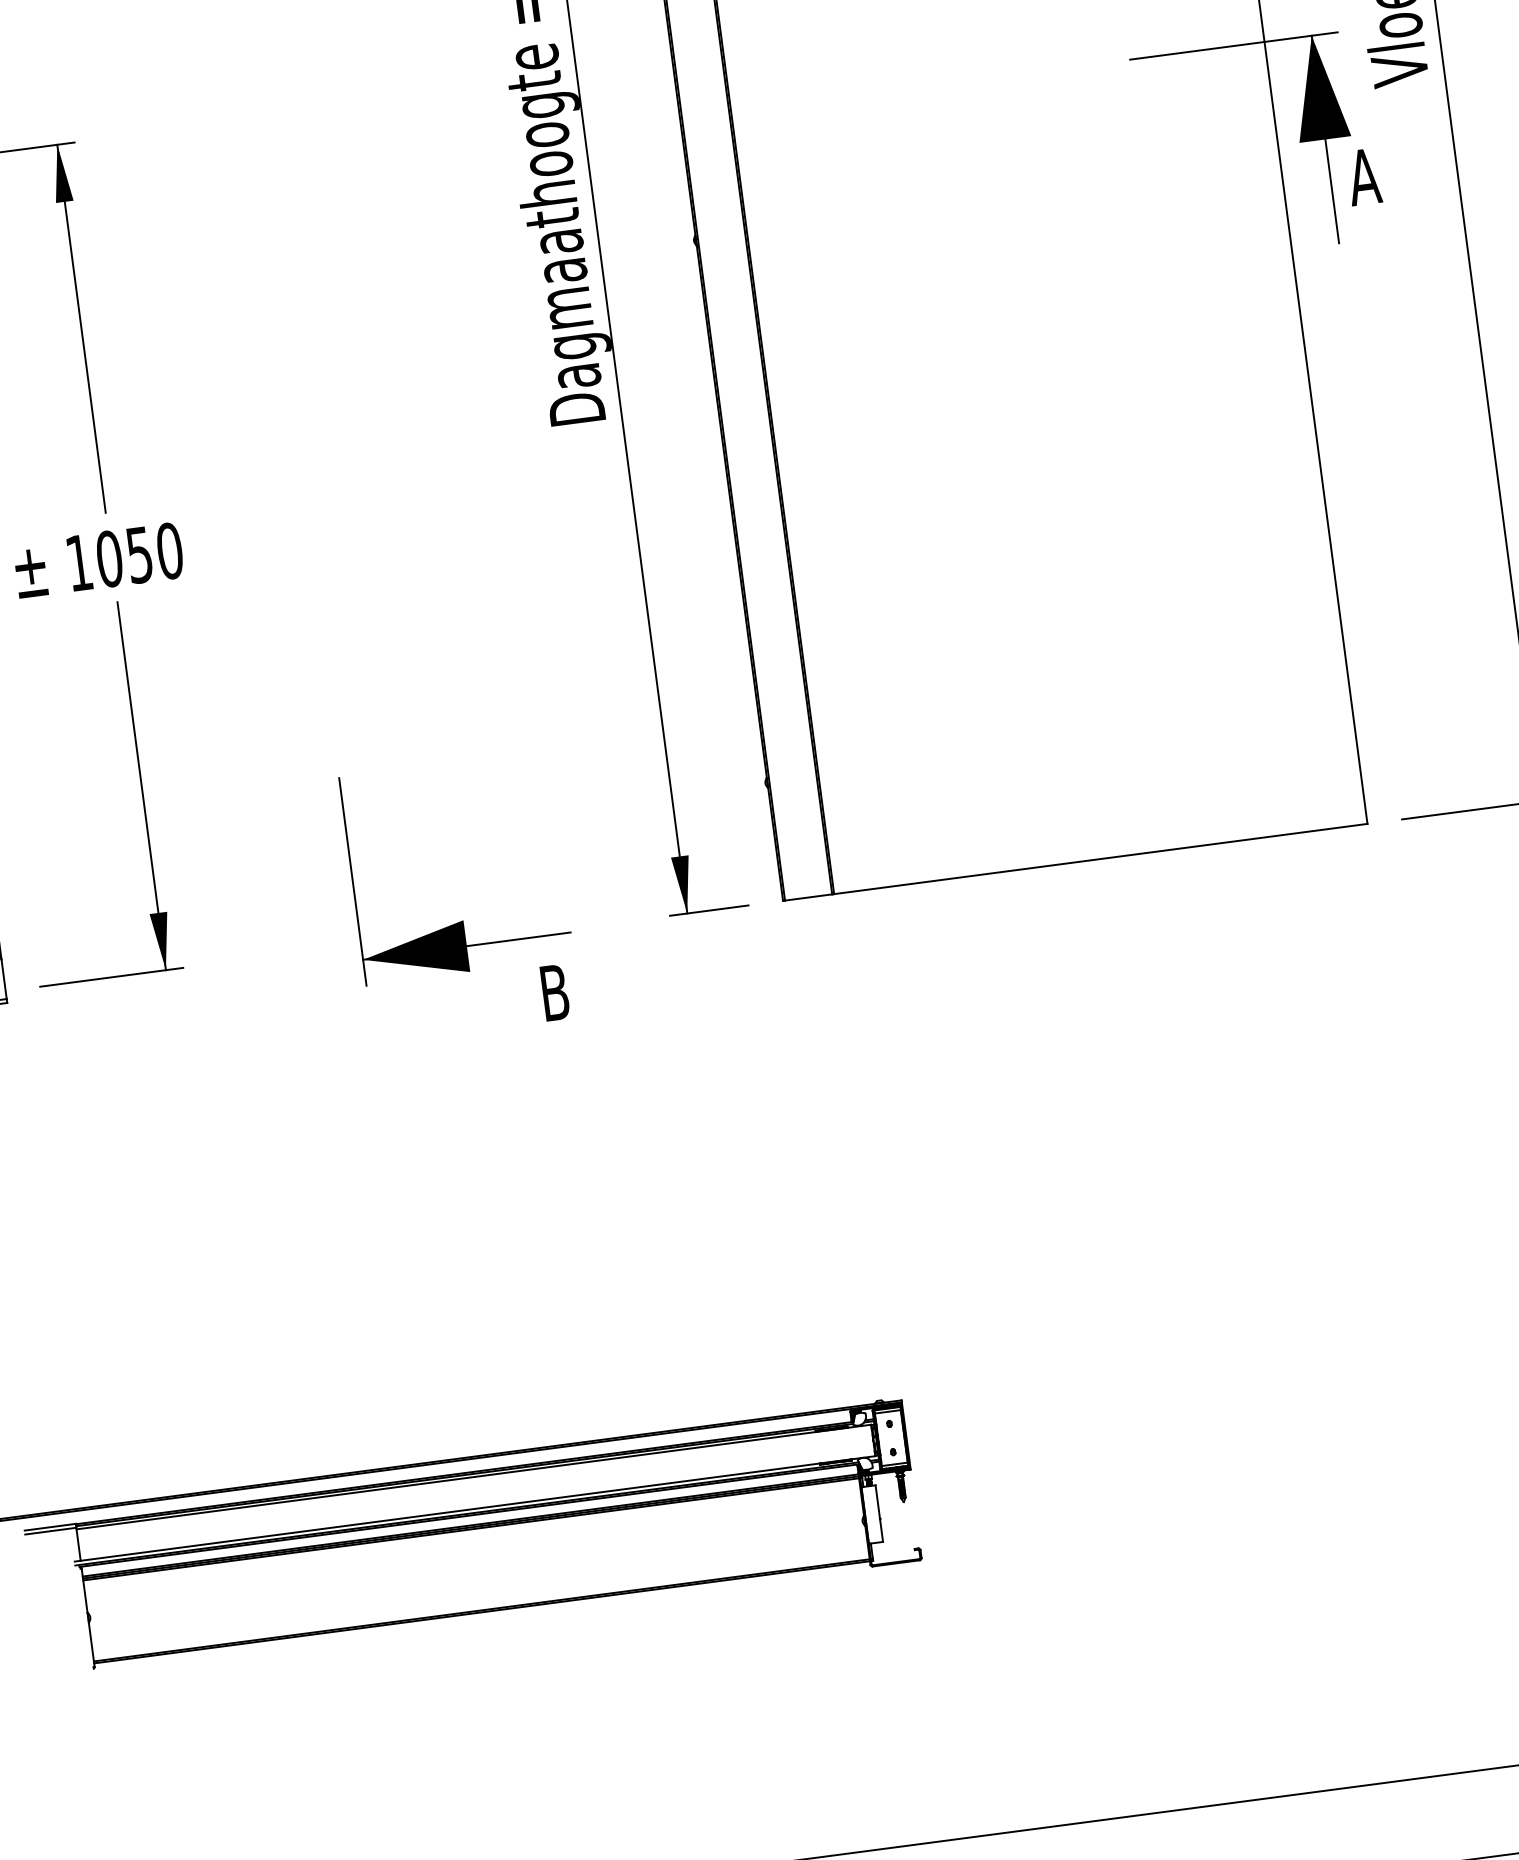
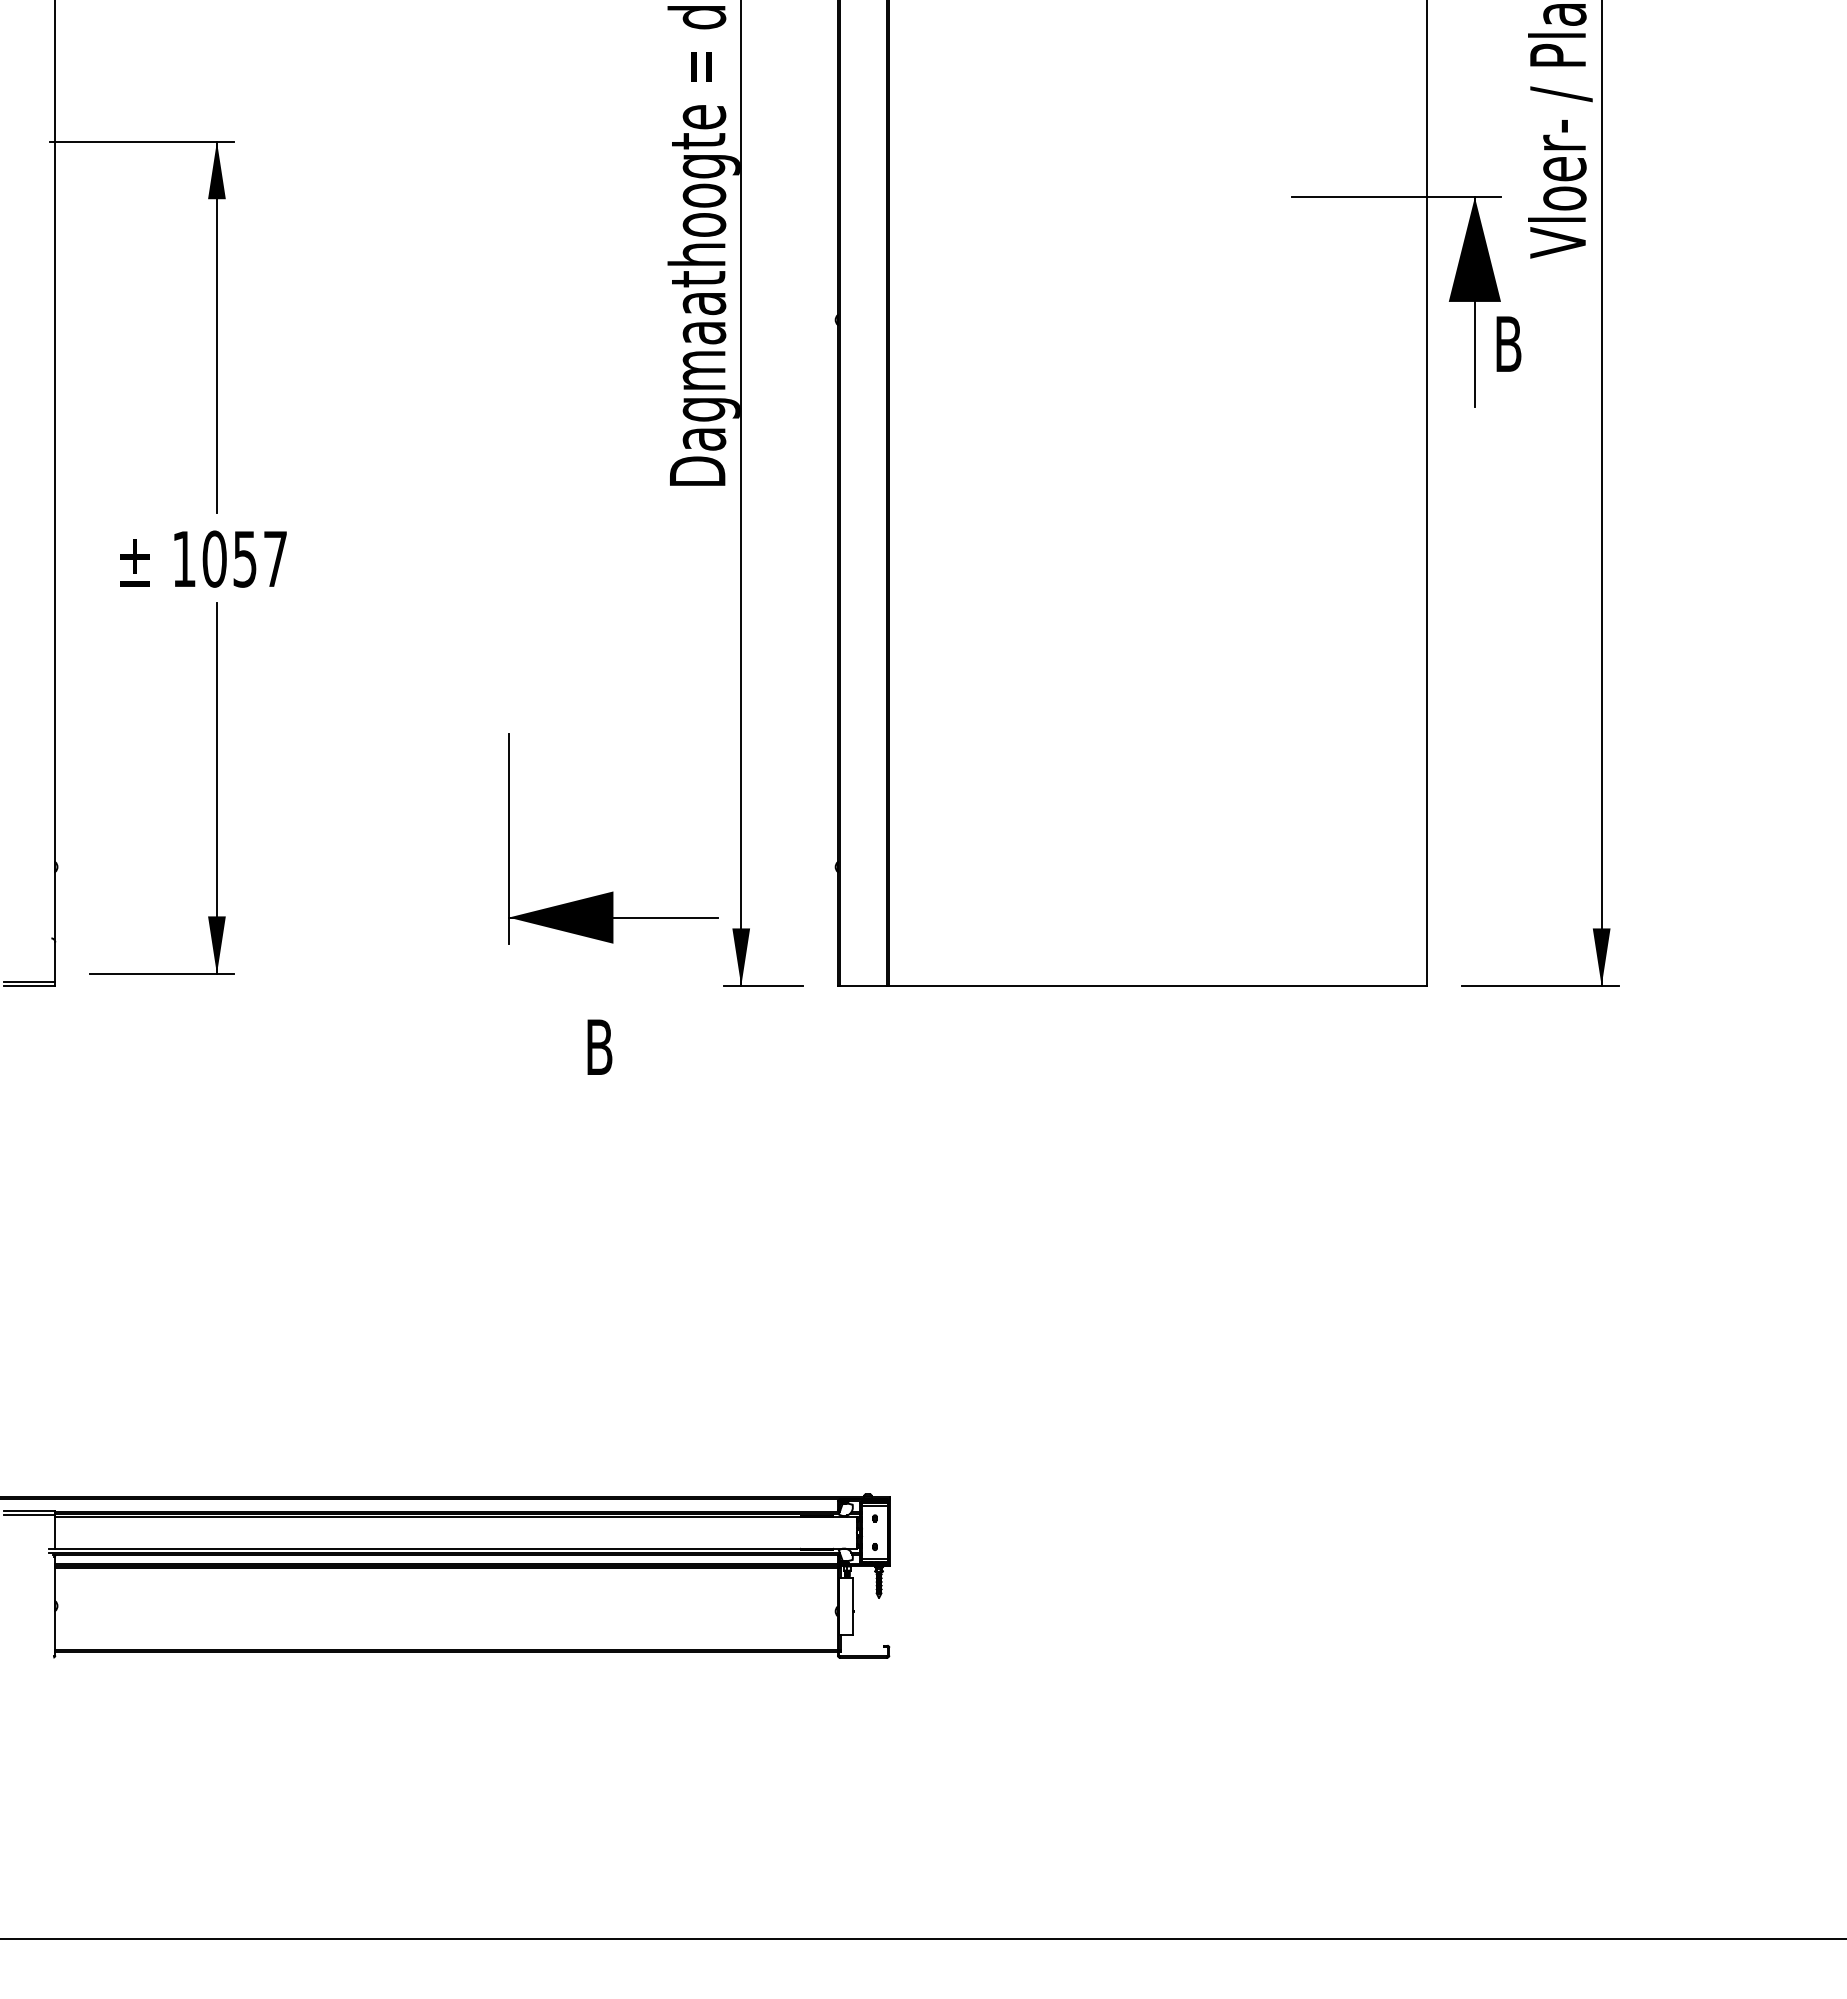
text: (1364, 176) -> (1508, 343), A -> B
text: (169, 550) -> (275, 558), 1050 -> 1057
part: (463, 920) -> (613, 891), moved

